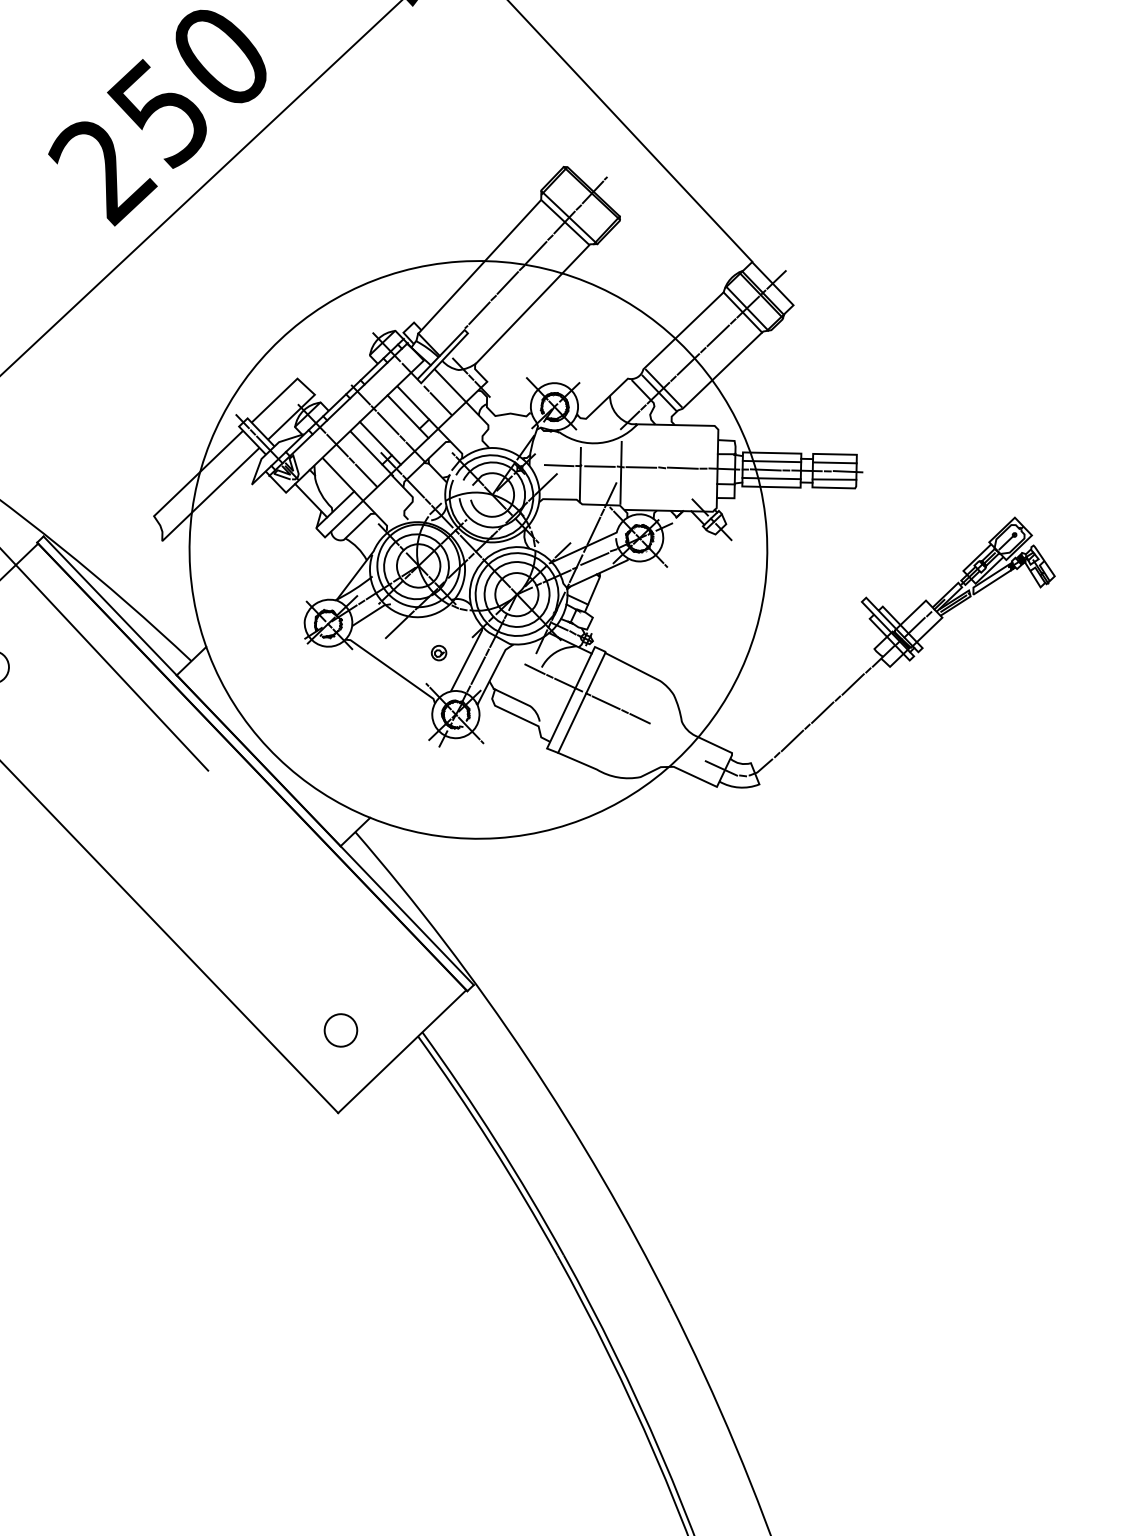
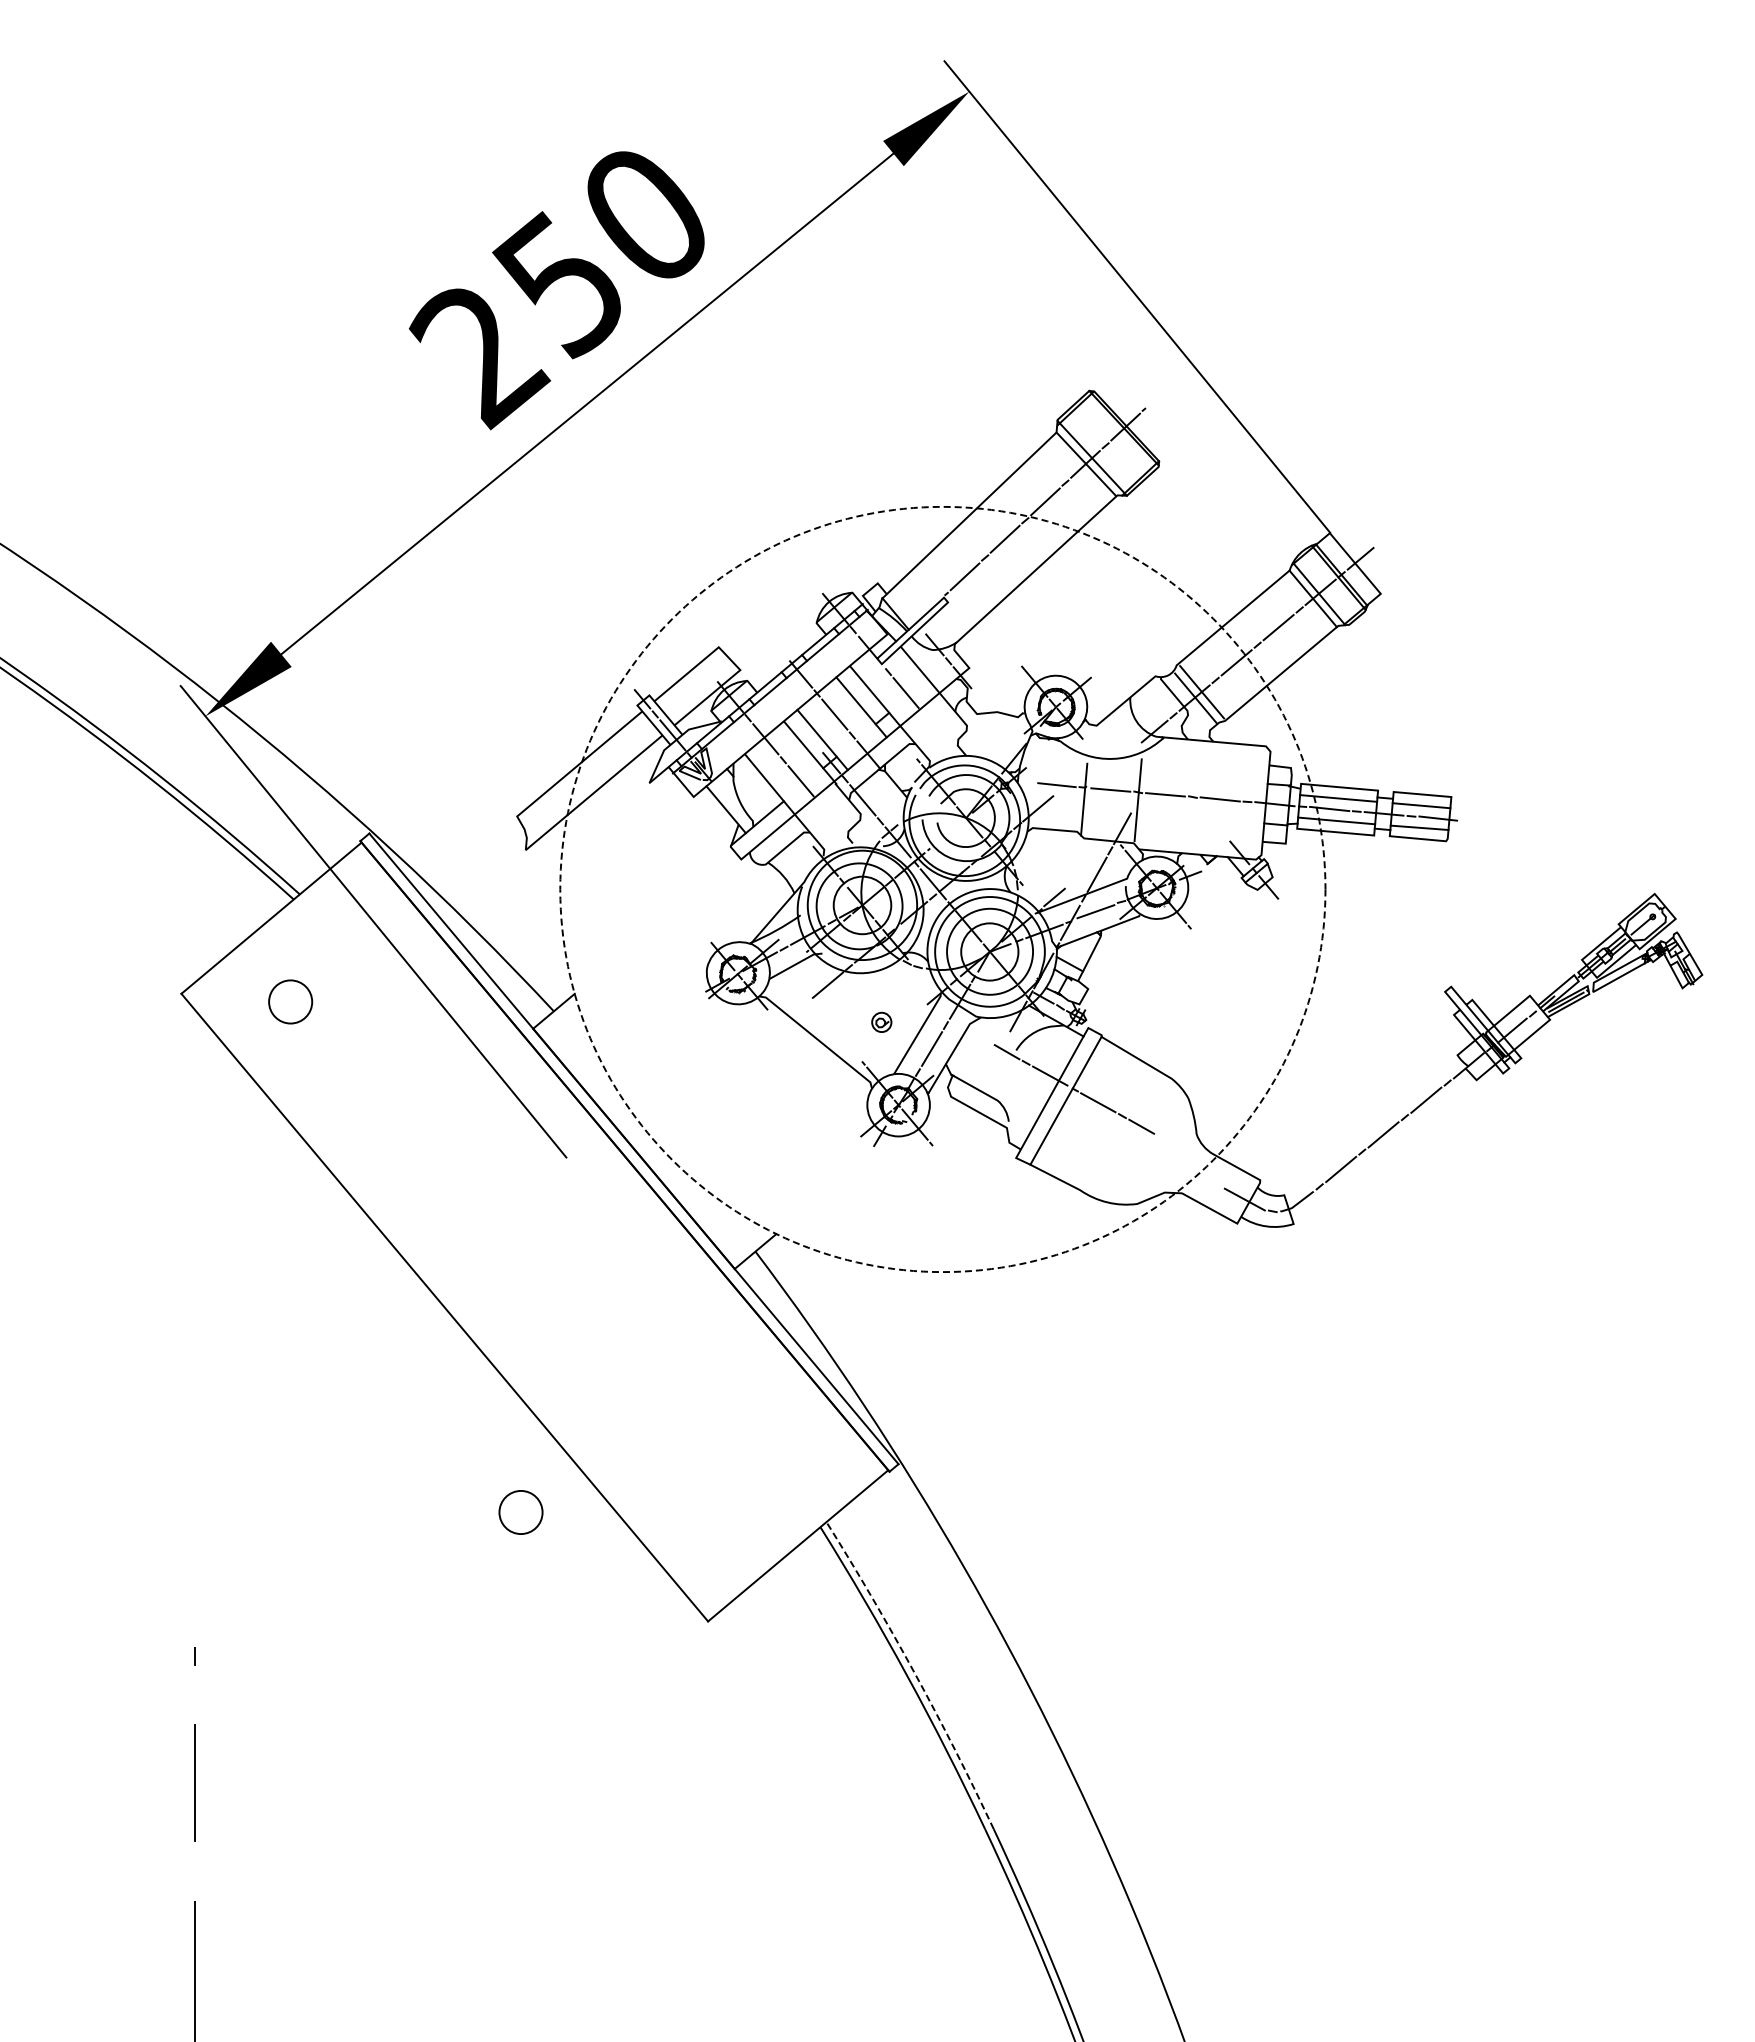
circle: (478, 549) -> (942, 889), solid -> dashed
circle: (340, 1030) -> (520, 1512), moved
arc: (496, 1141) -> (914, 1673), solid -> dashed

